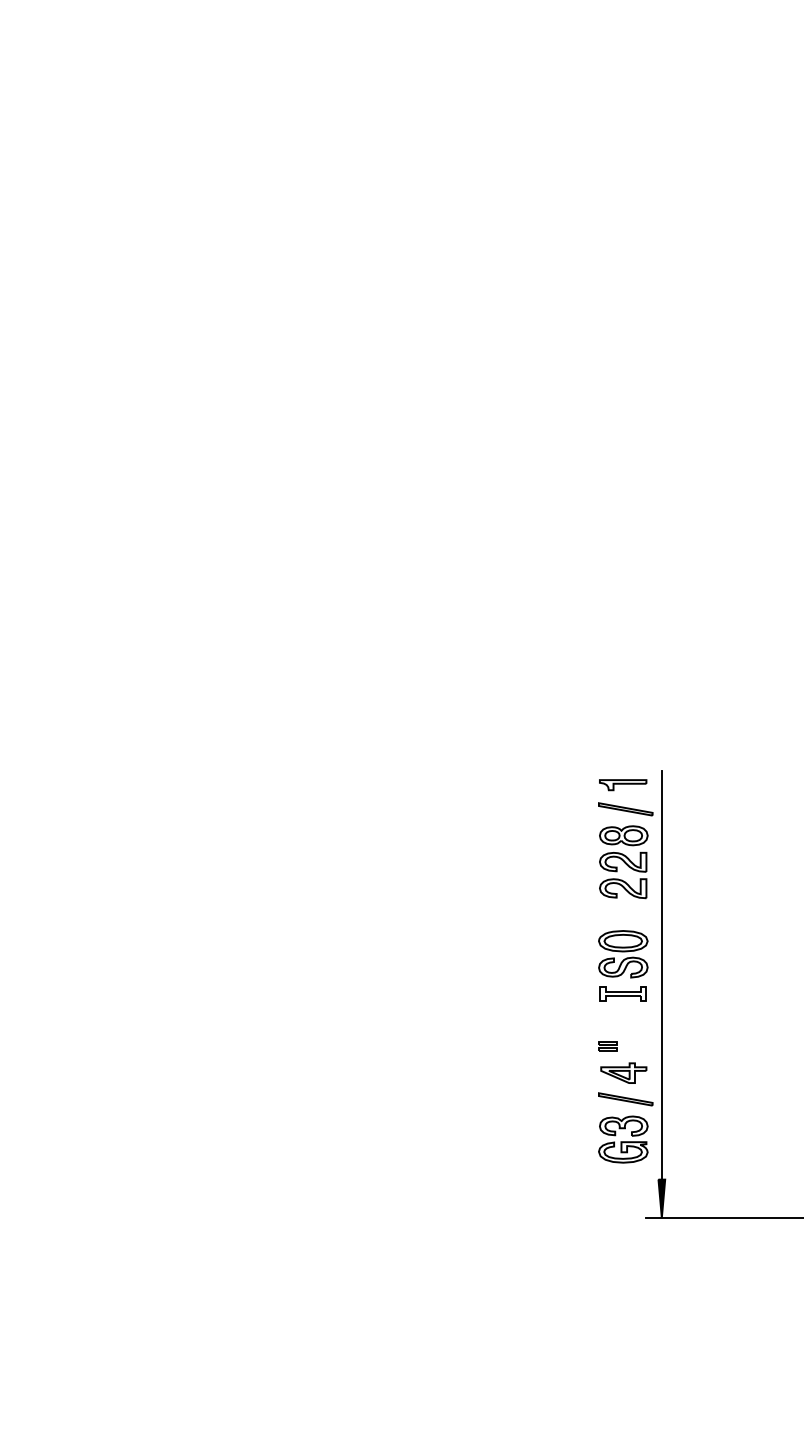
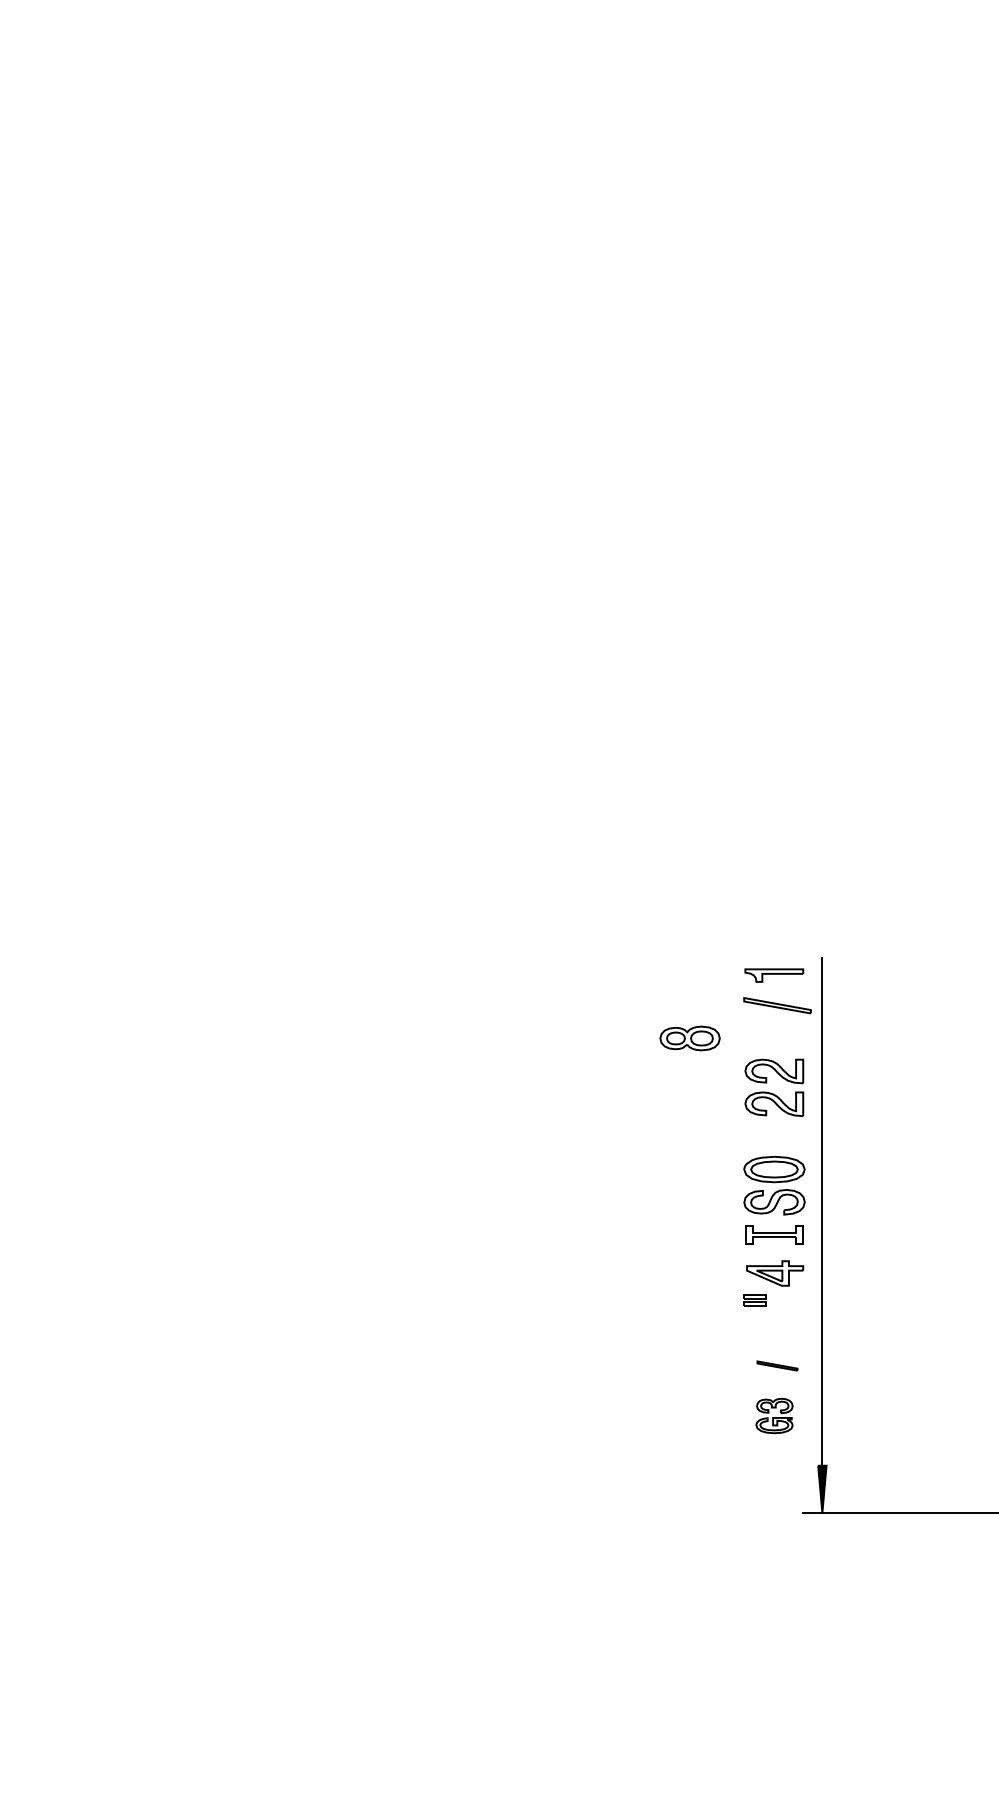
part: (623, 835) -> (689, 1038), moved
part: (624, 1073) -> (775, 1273), moved
part: (625, 1098) -> (777, 1365), size x0.6
part: (623, 1139) -> (774, 1415), size x0.6

